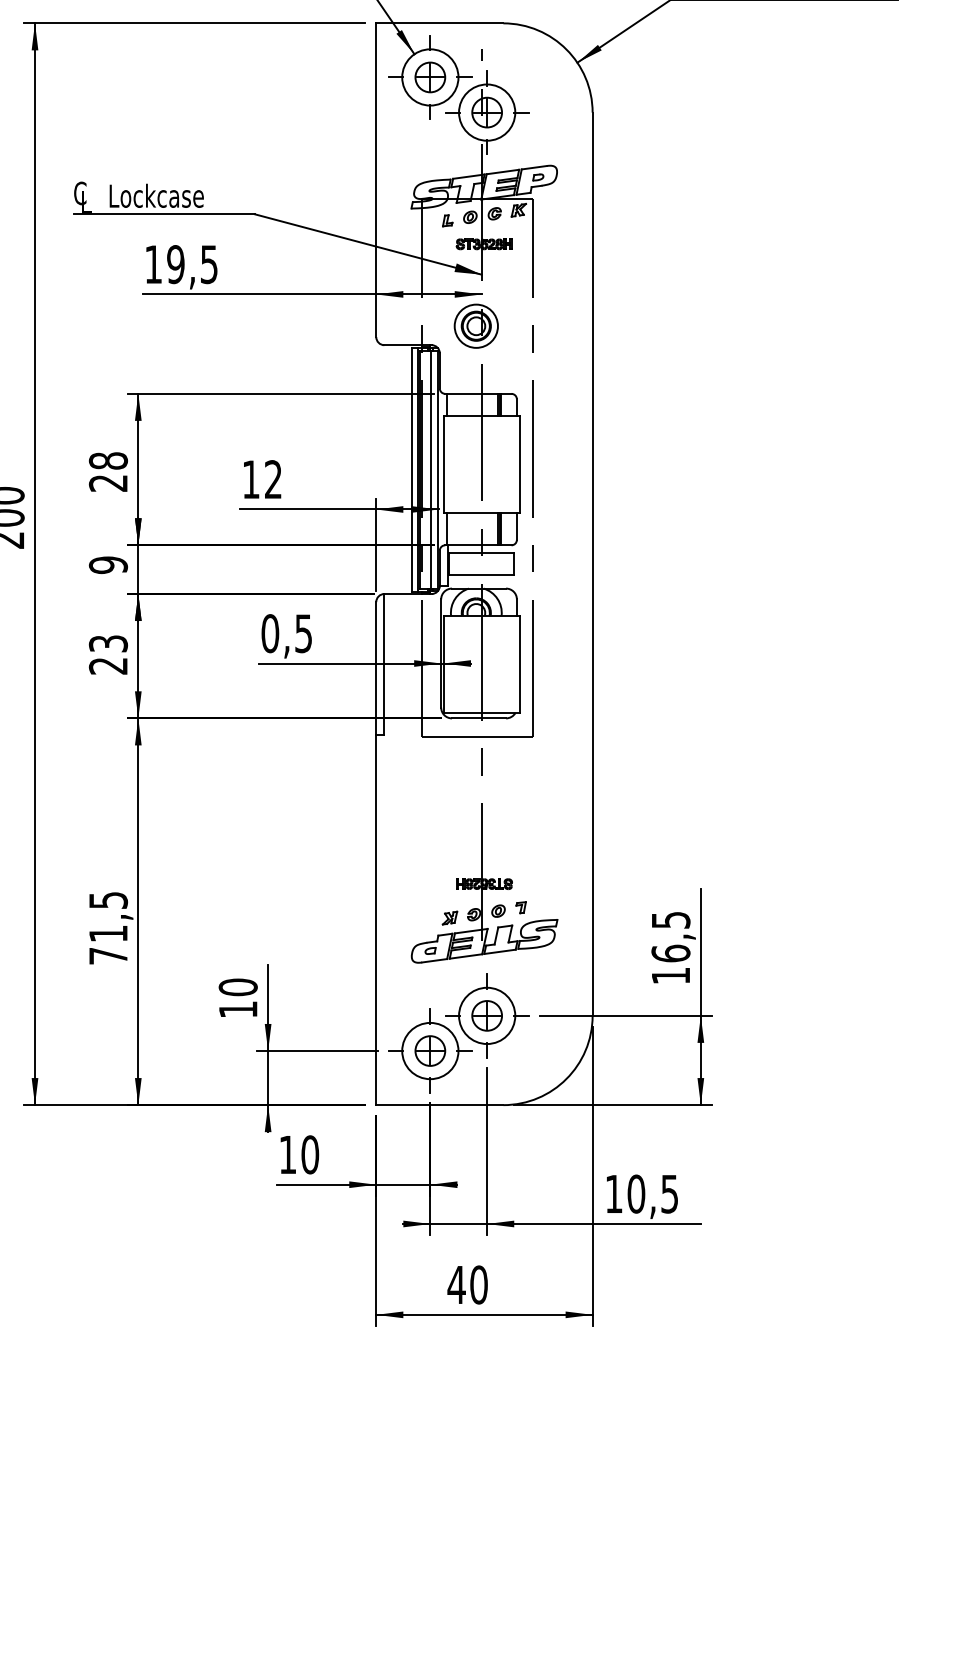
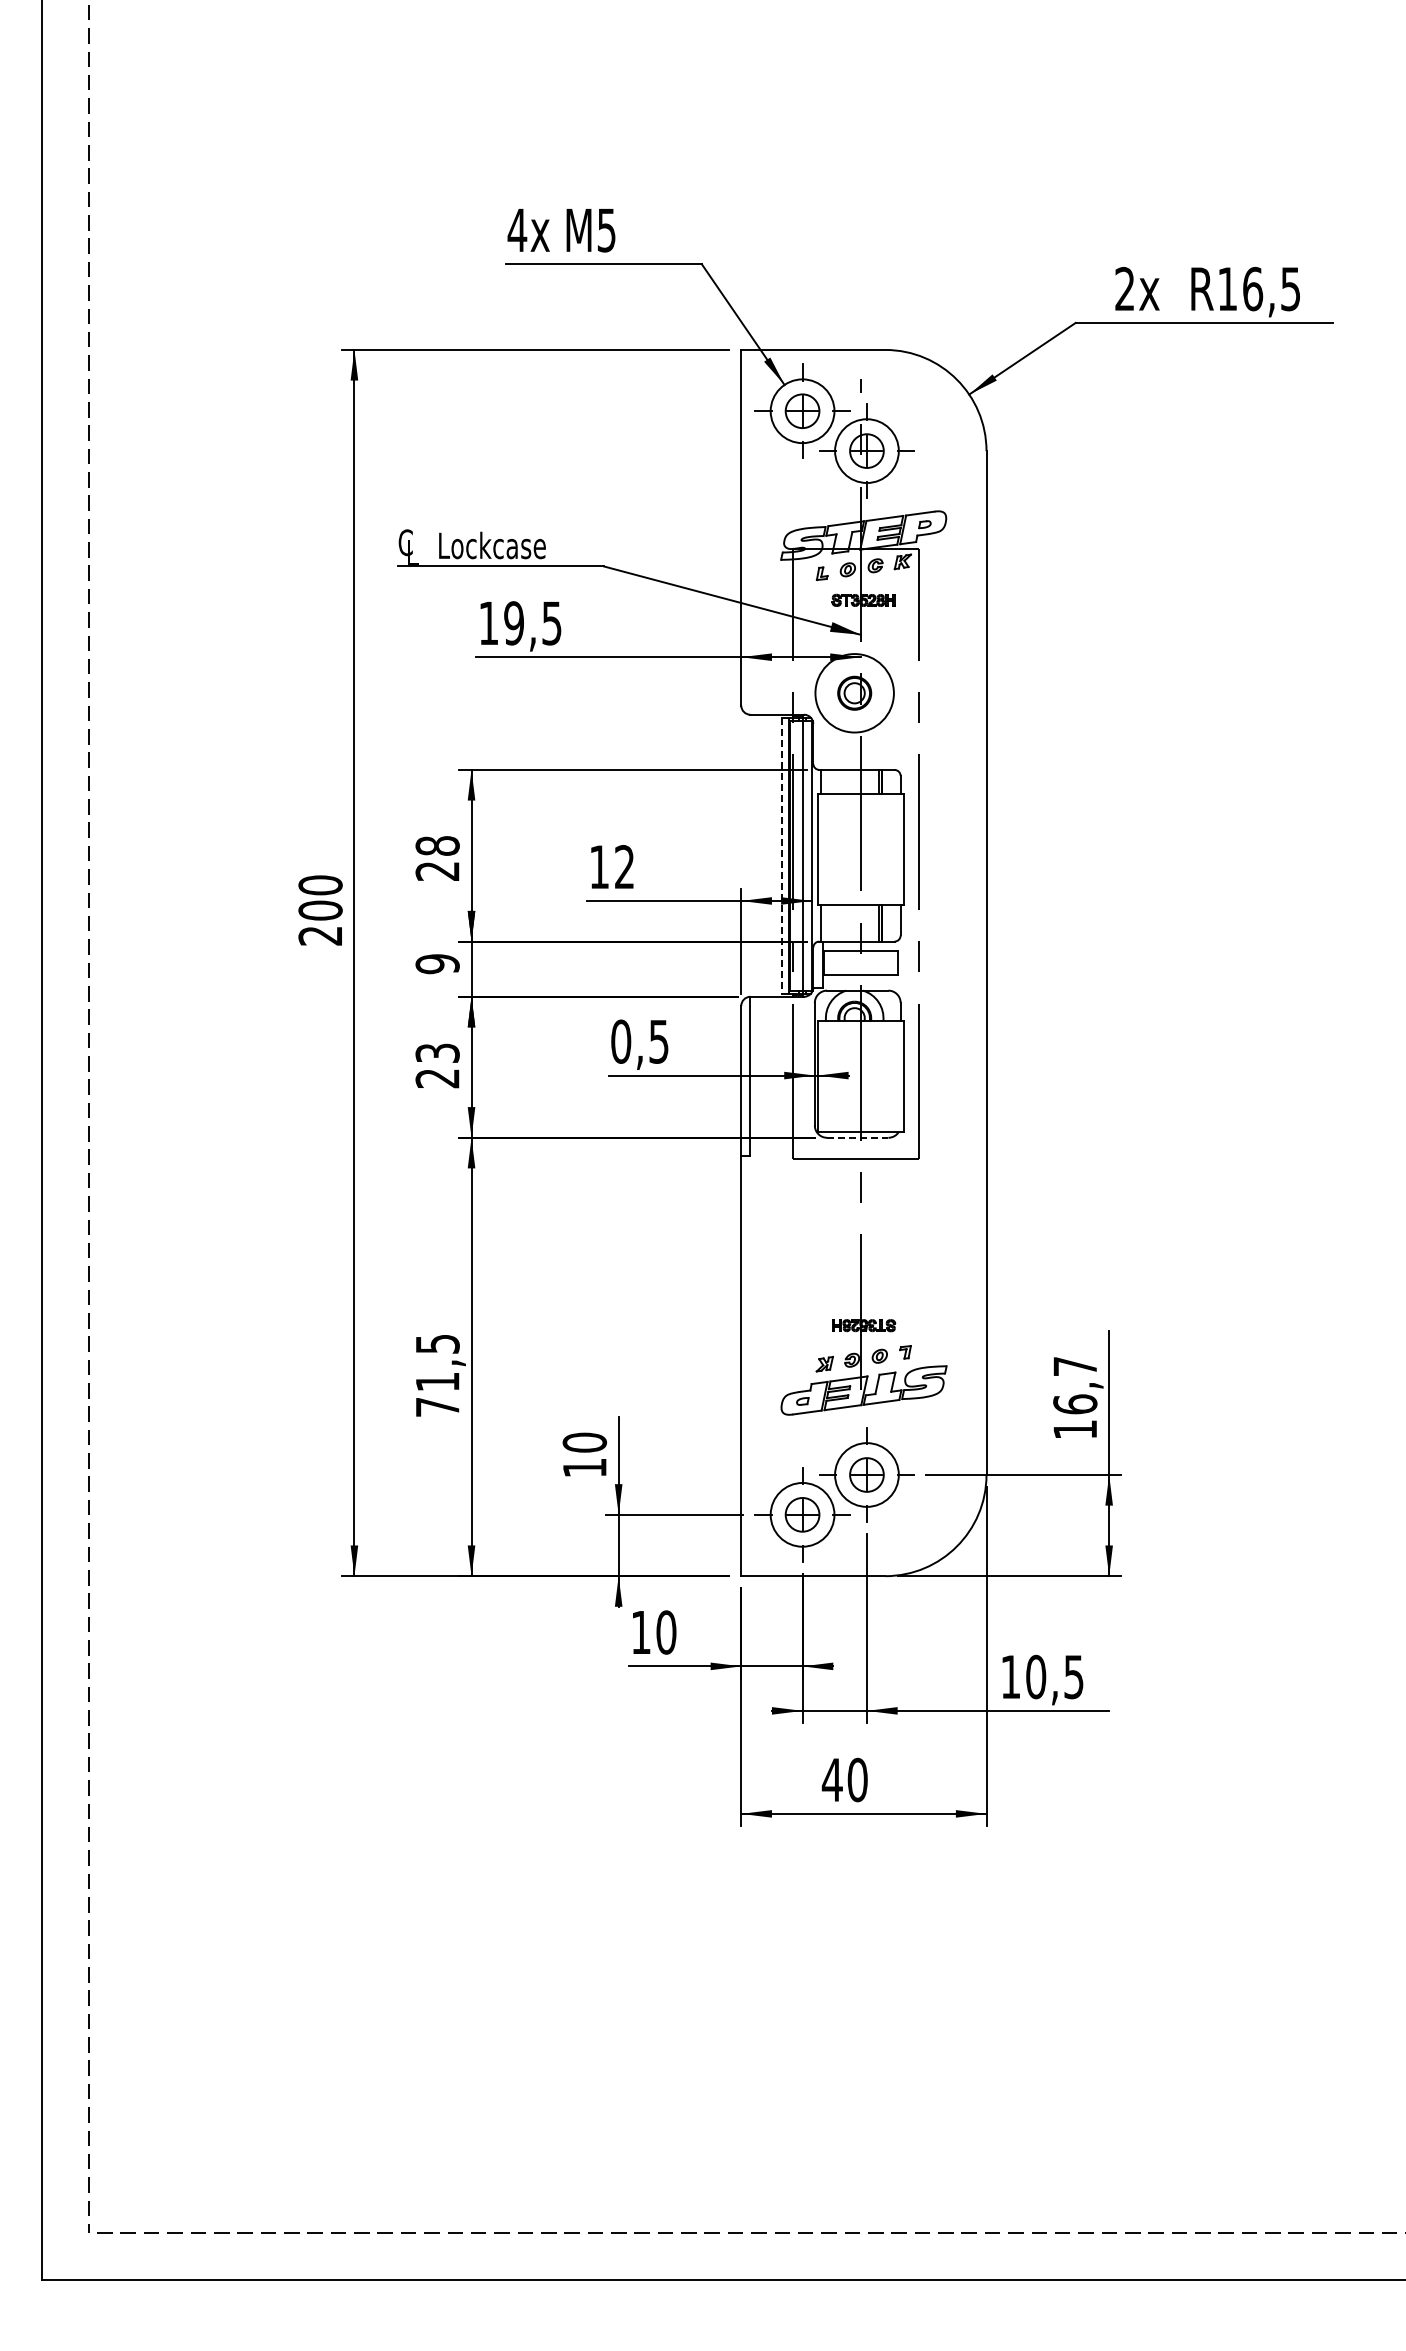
circle: (476, 325) -> (854, 692), size x1.6
line: (411, 470) -> (781, 856), solid -> dashed
line: (478, 718) -> (857, 1137), solid -> dashed
text: (671, 920) -> (1075, 1366), 16,5 -> 16,7

